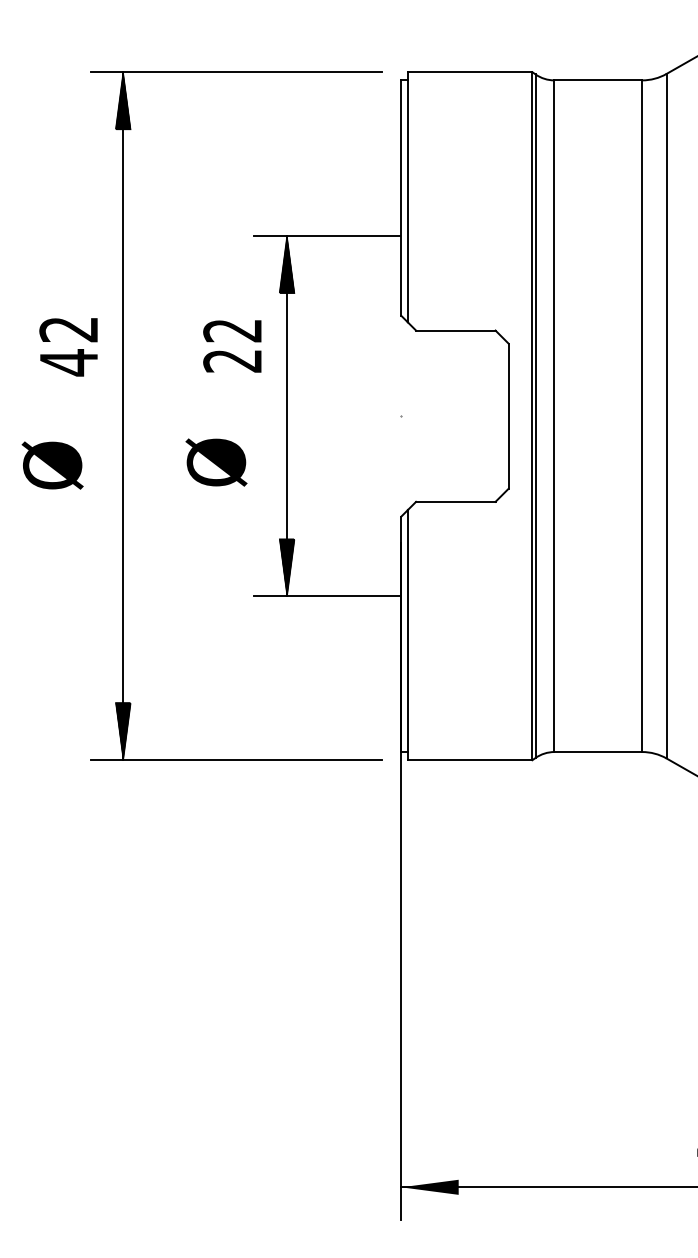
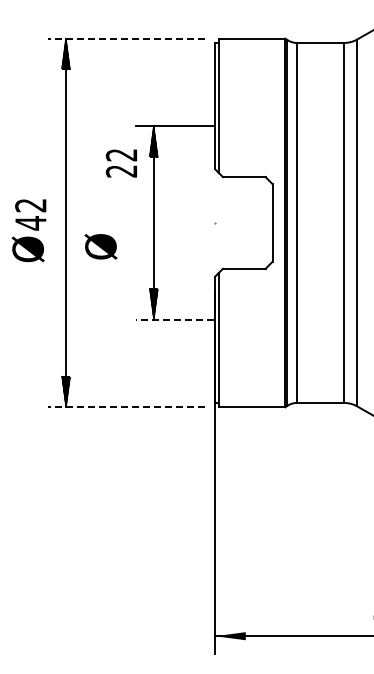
line: (236, 72) -> (126, 38), solid -> dashed
text: (68, 346) -> (30, 214), moved
text: (230, 346) -> (120, 163), moved
text: (215, 462) -> (100, 246), moved
line: (325, 596) -> (174, 319), solid -> dashed
line: (236, 760) -> (126, 407), solid -> dashed

